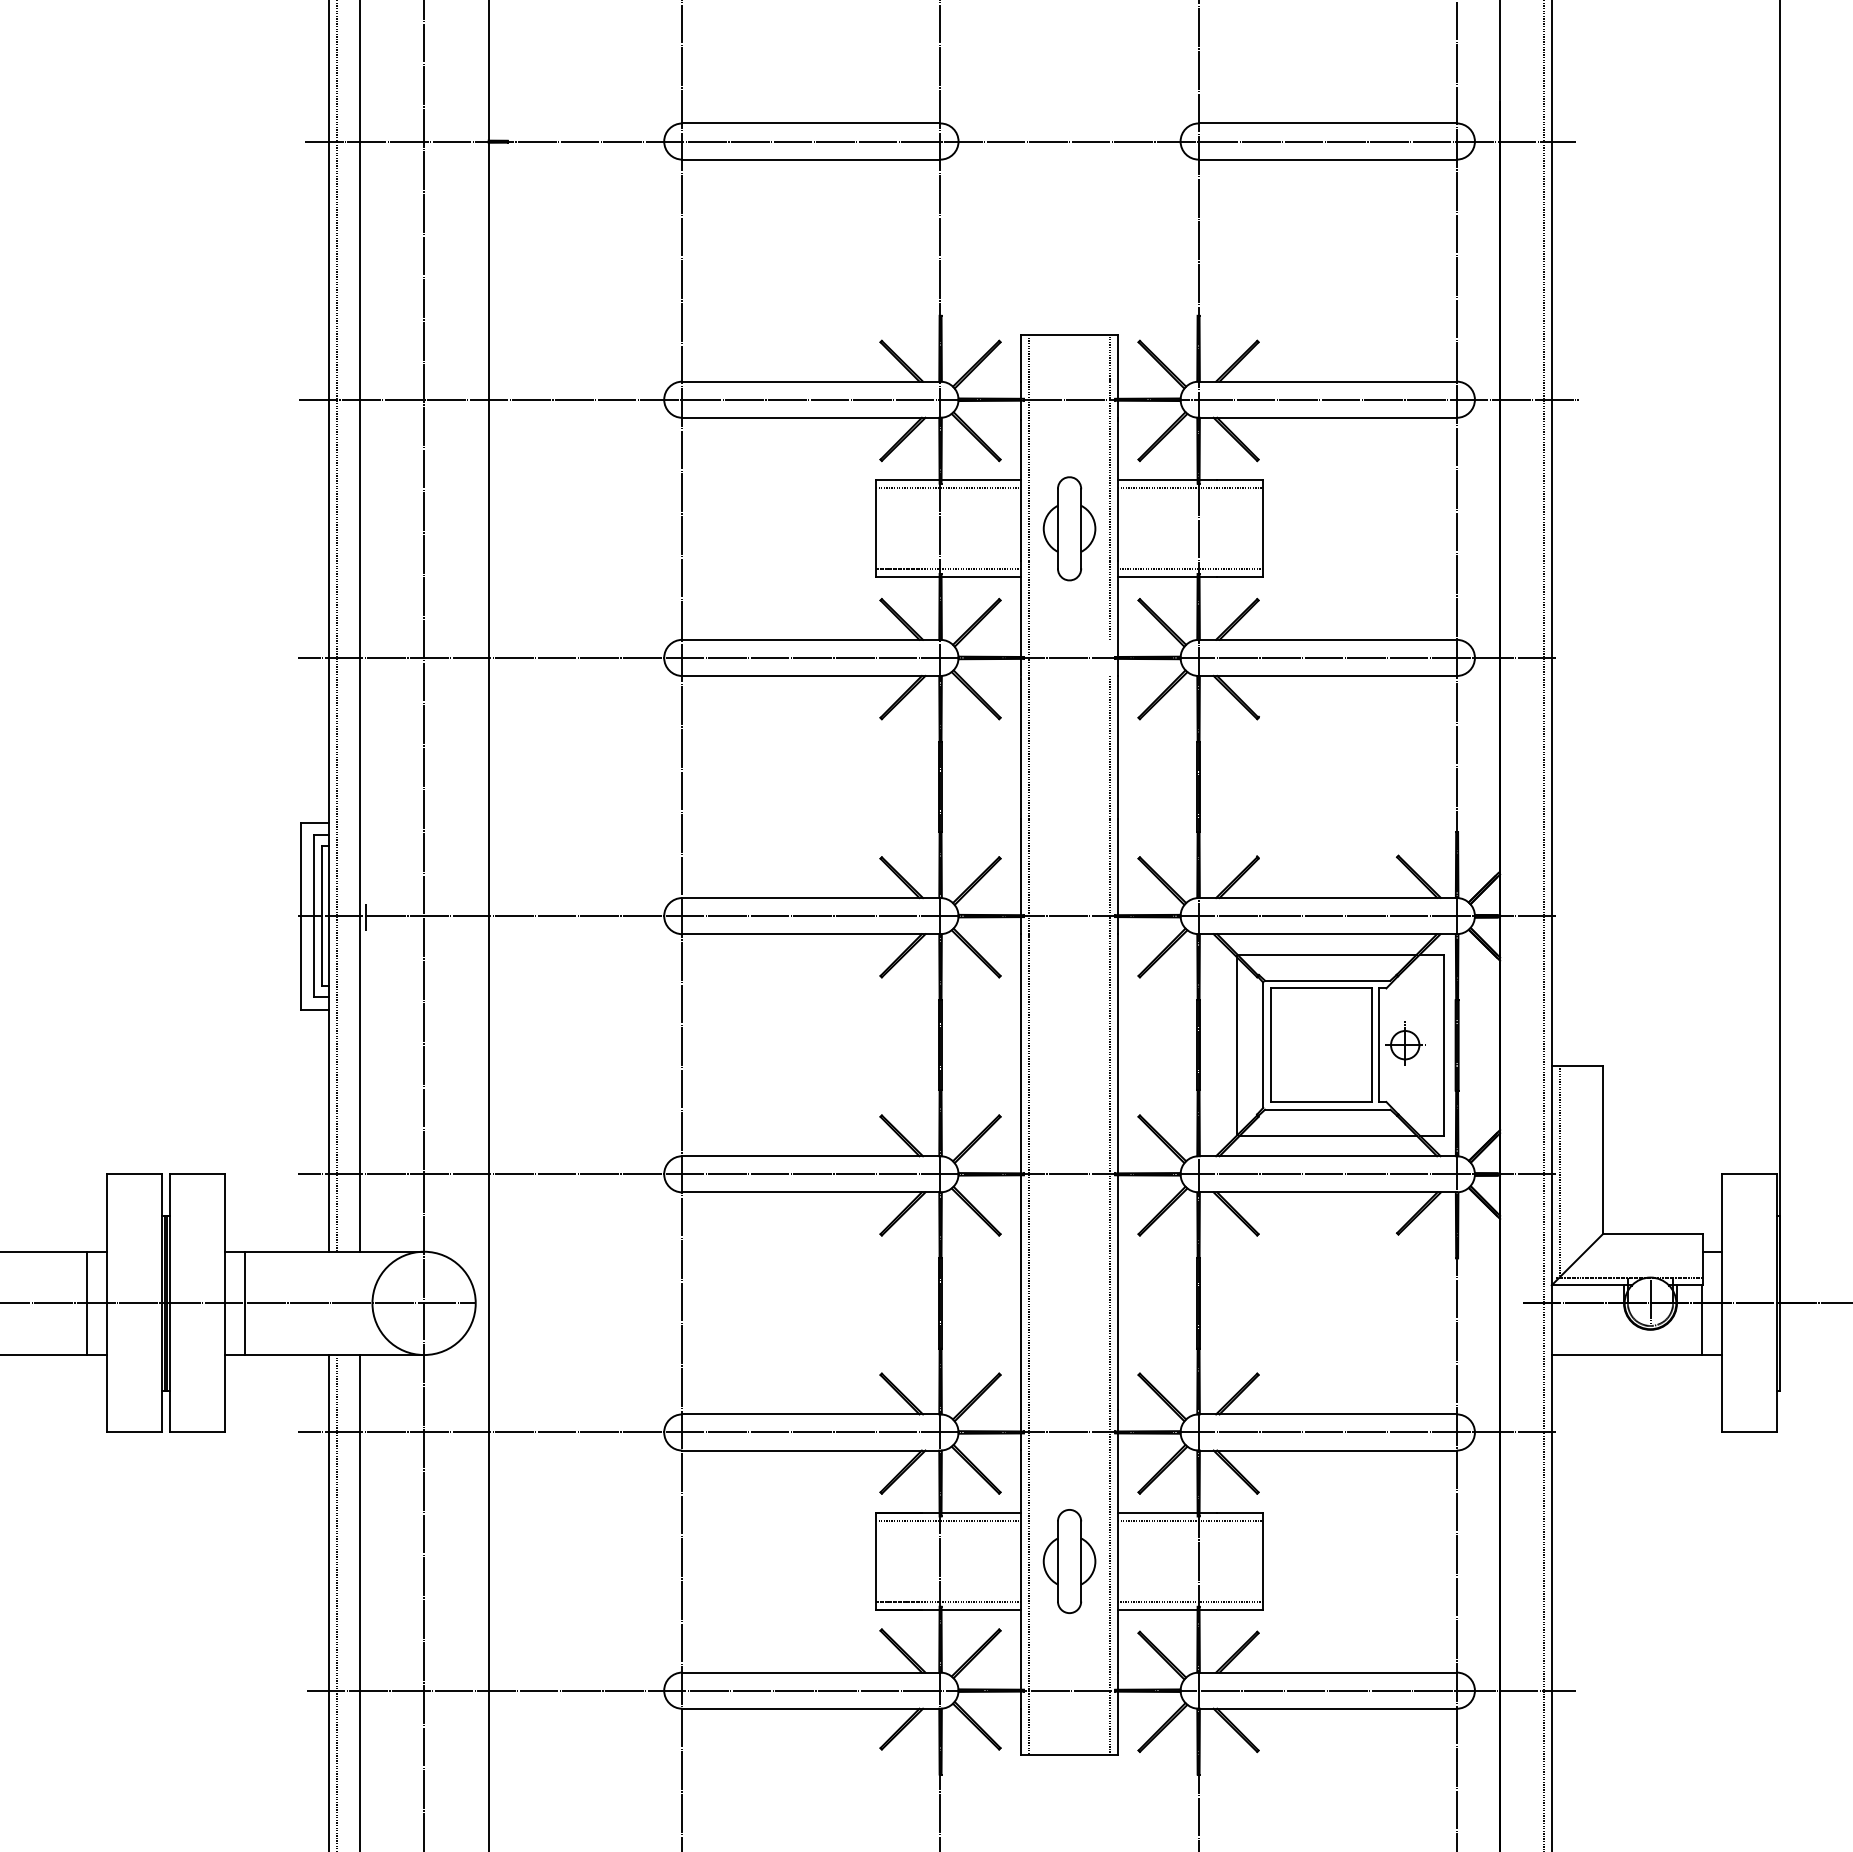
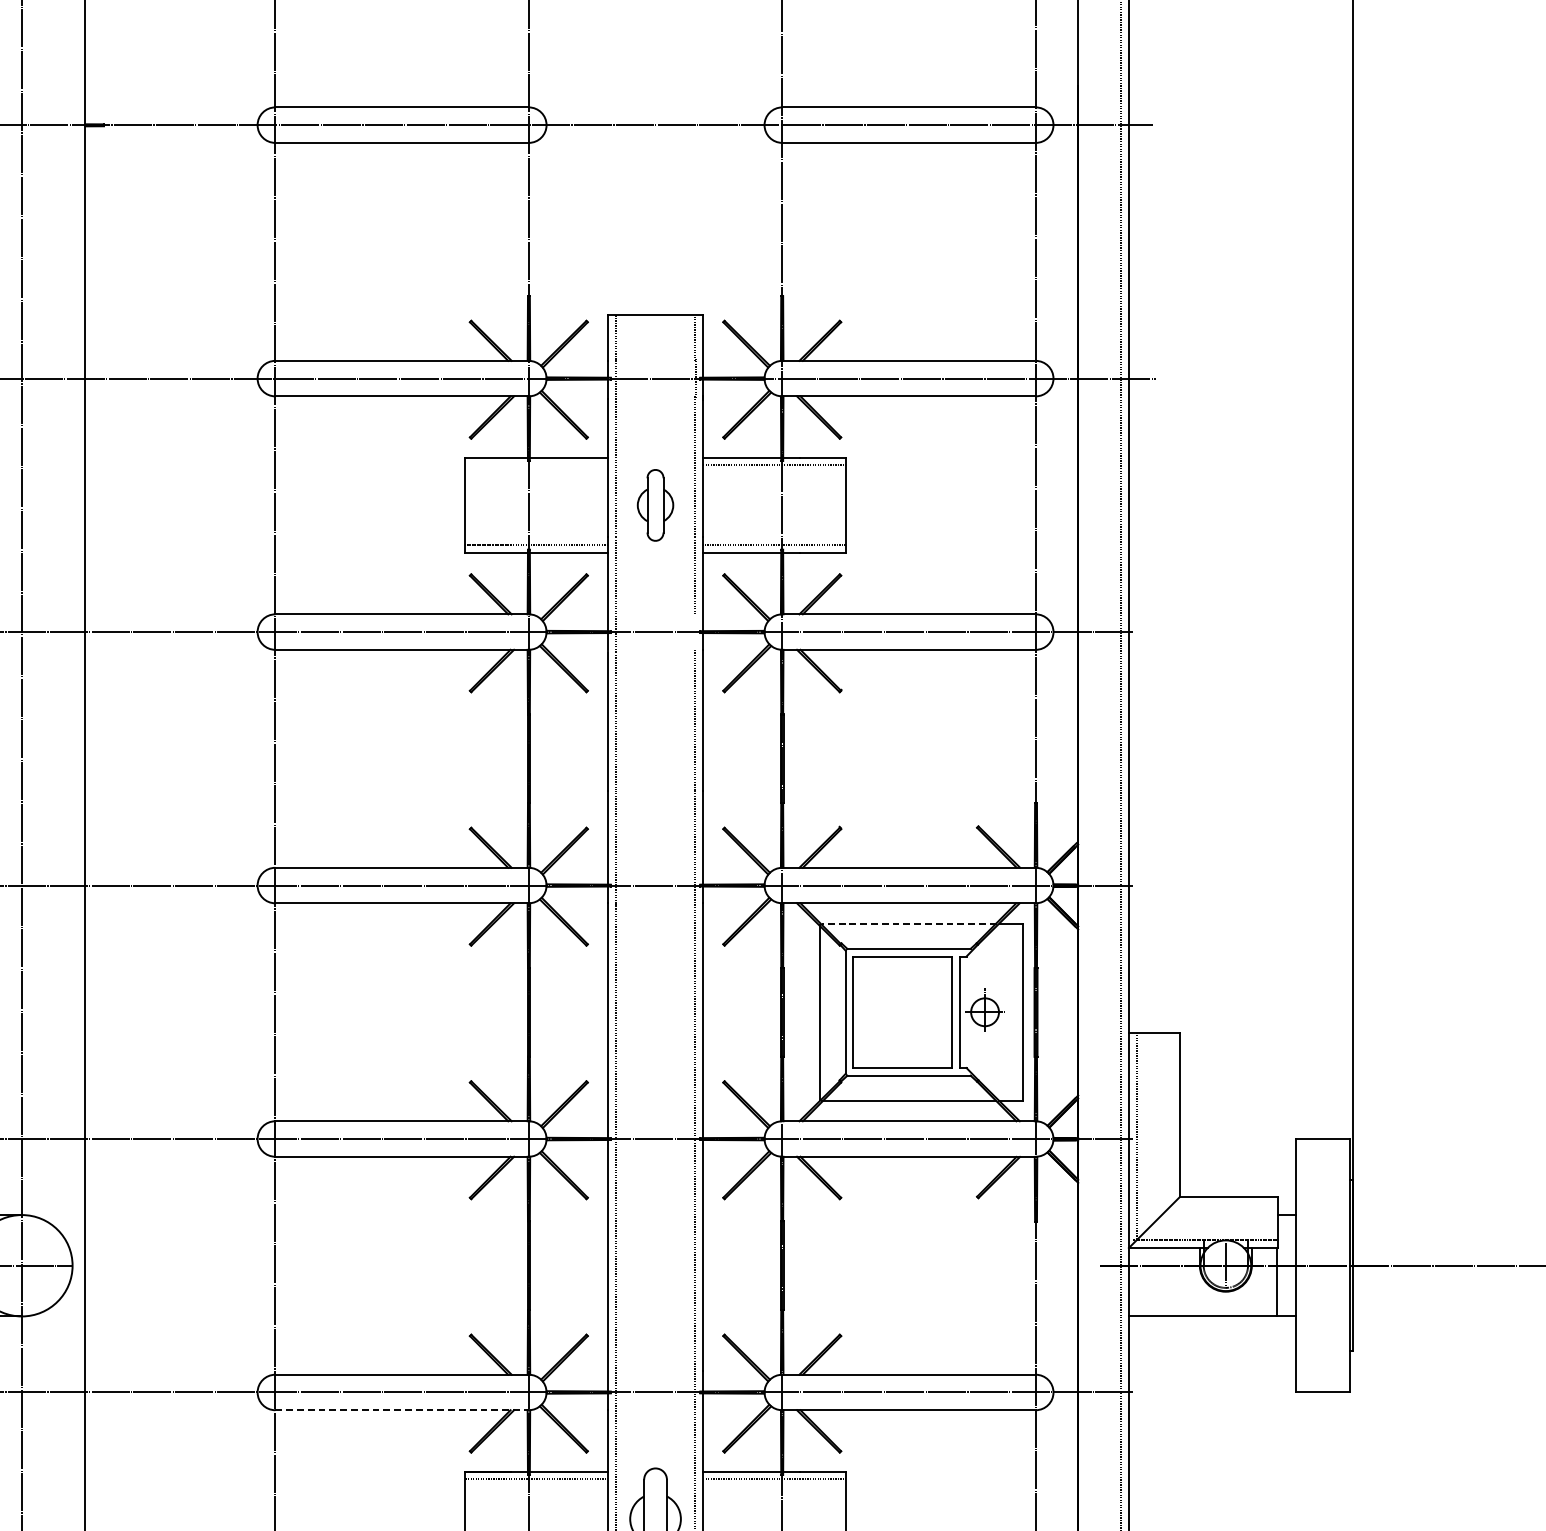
line: (948, 488) -> (536, 465), removed
part: (1069, 528) -> (655, 505), size x0.7
line: (1327, 954) -> (908, 923), solid -> dashed
line: (811, 1450) -> (402, 1410), solid -> dashed

